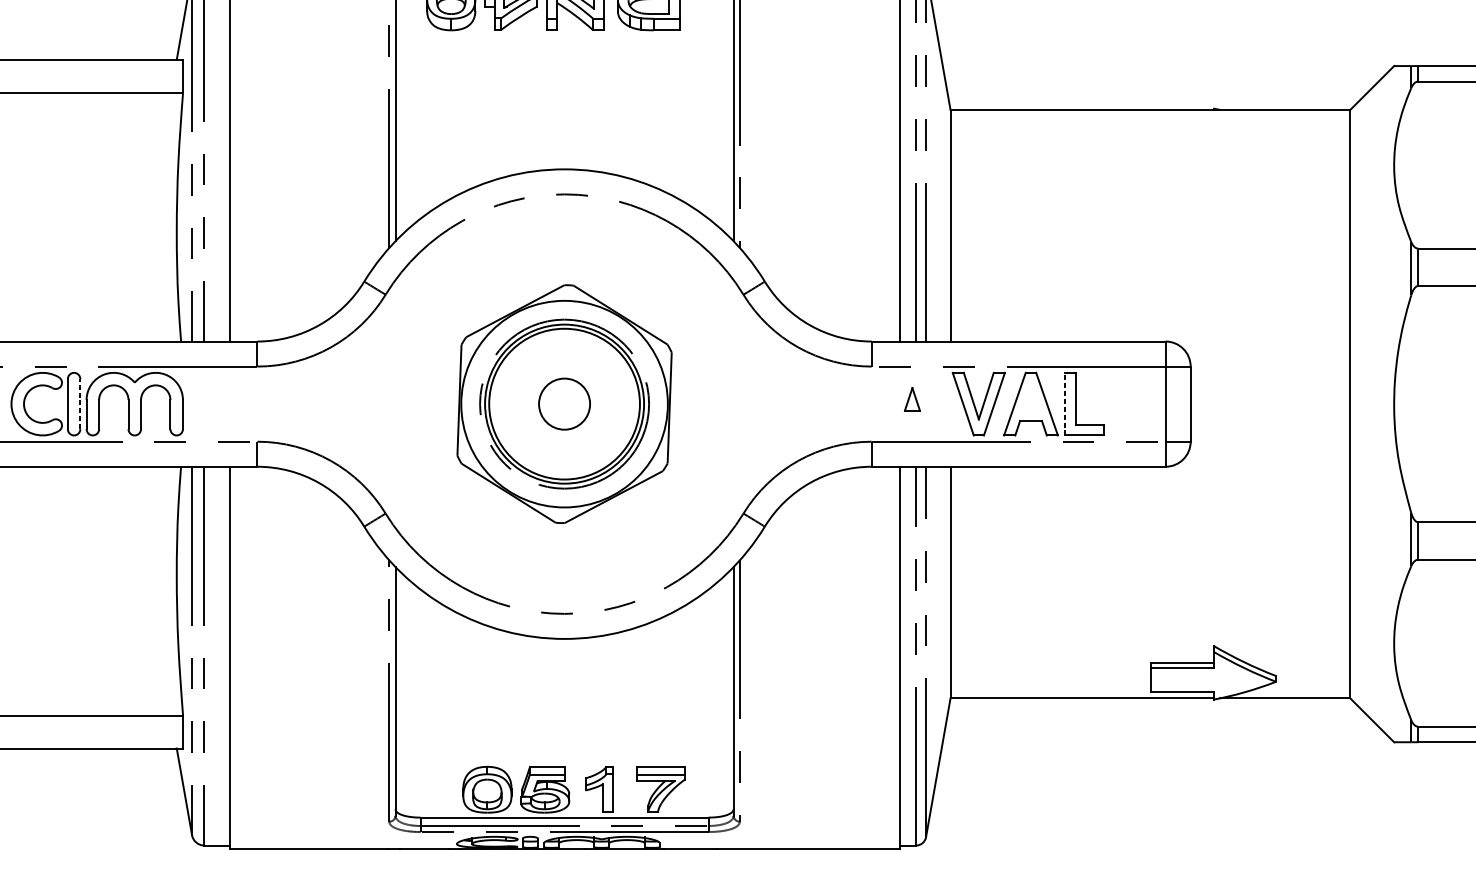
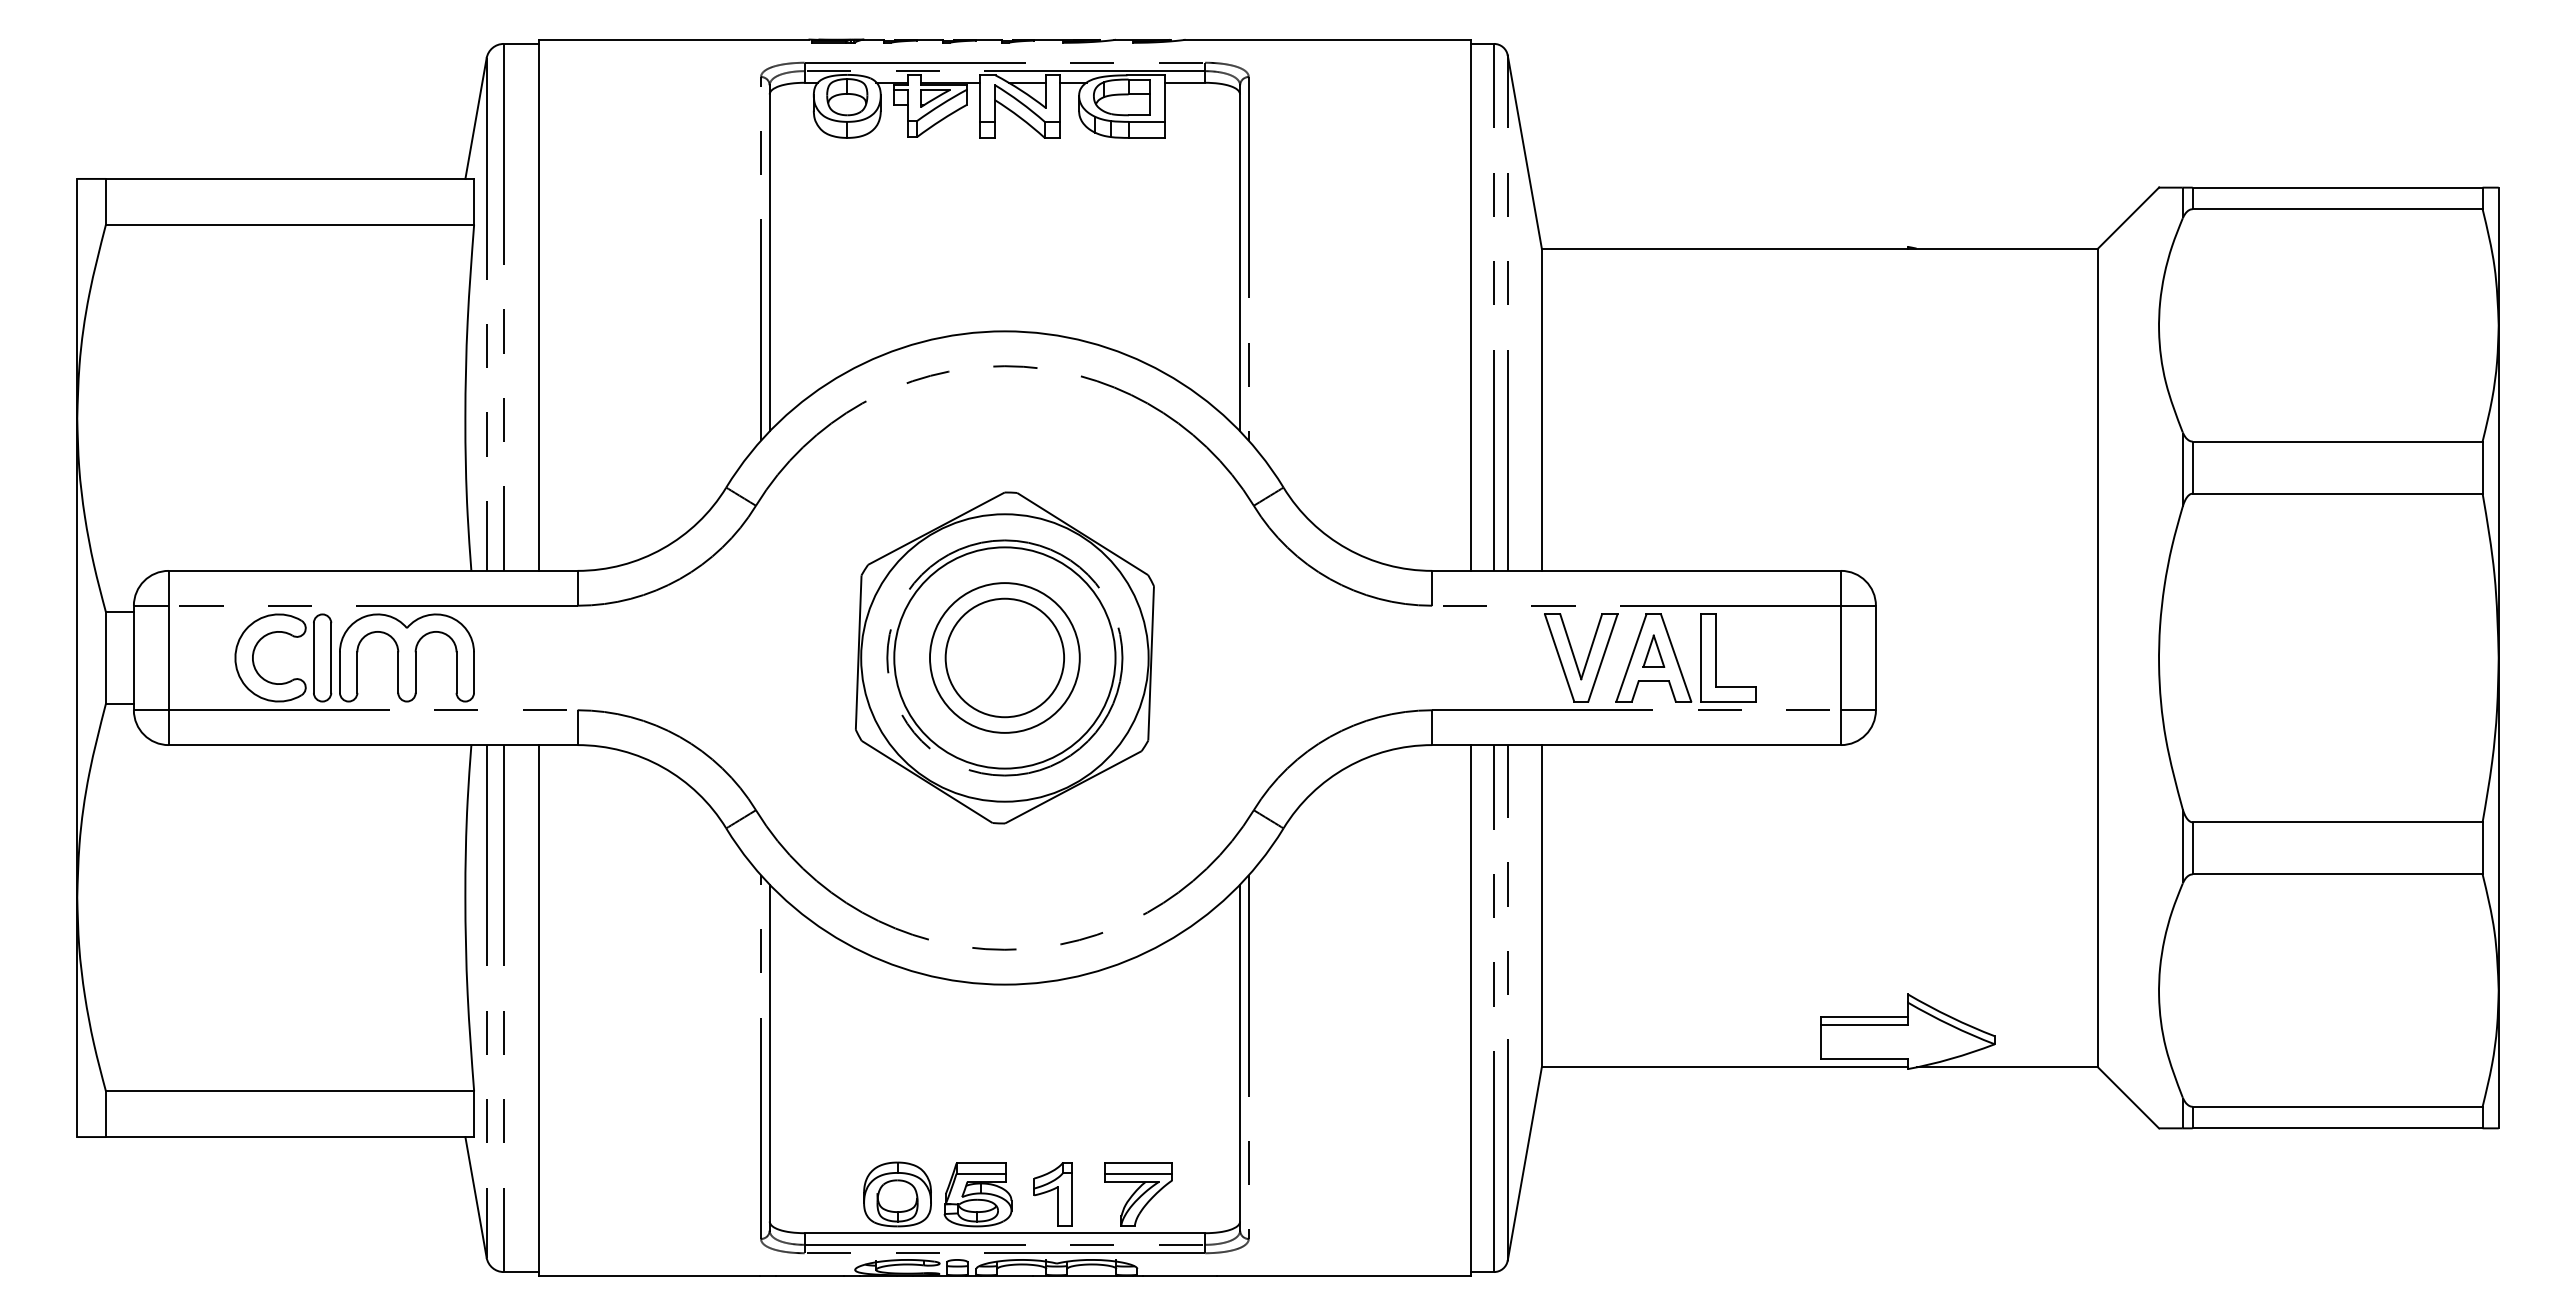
part: (912, 398) -> (1653, 650), moved
line: (80, 403) -> (331, 657), dashed -> solid
circle: (564, 403) -> (1004, 657), size x0.71
circle: (564, 403) -> (1004, 657), size x1.67
line: (1065, 403) -> (1701, 657), dashed -> solid

